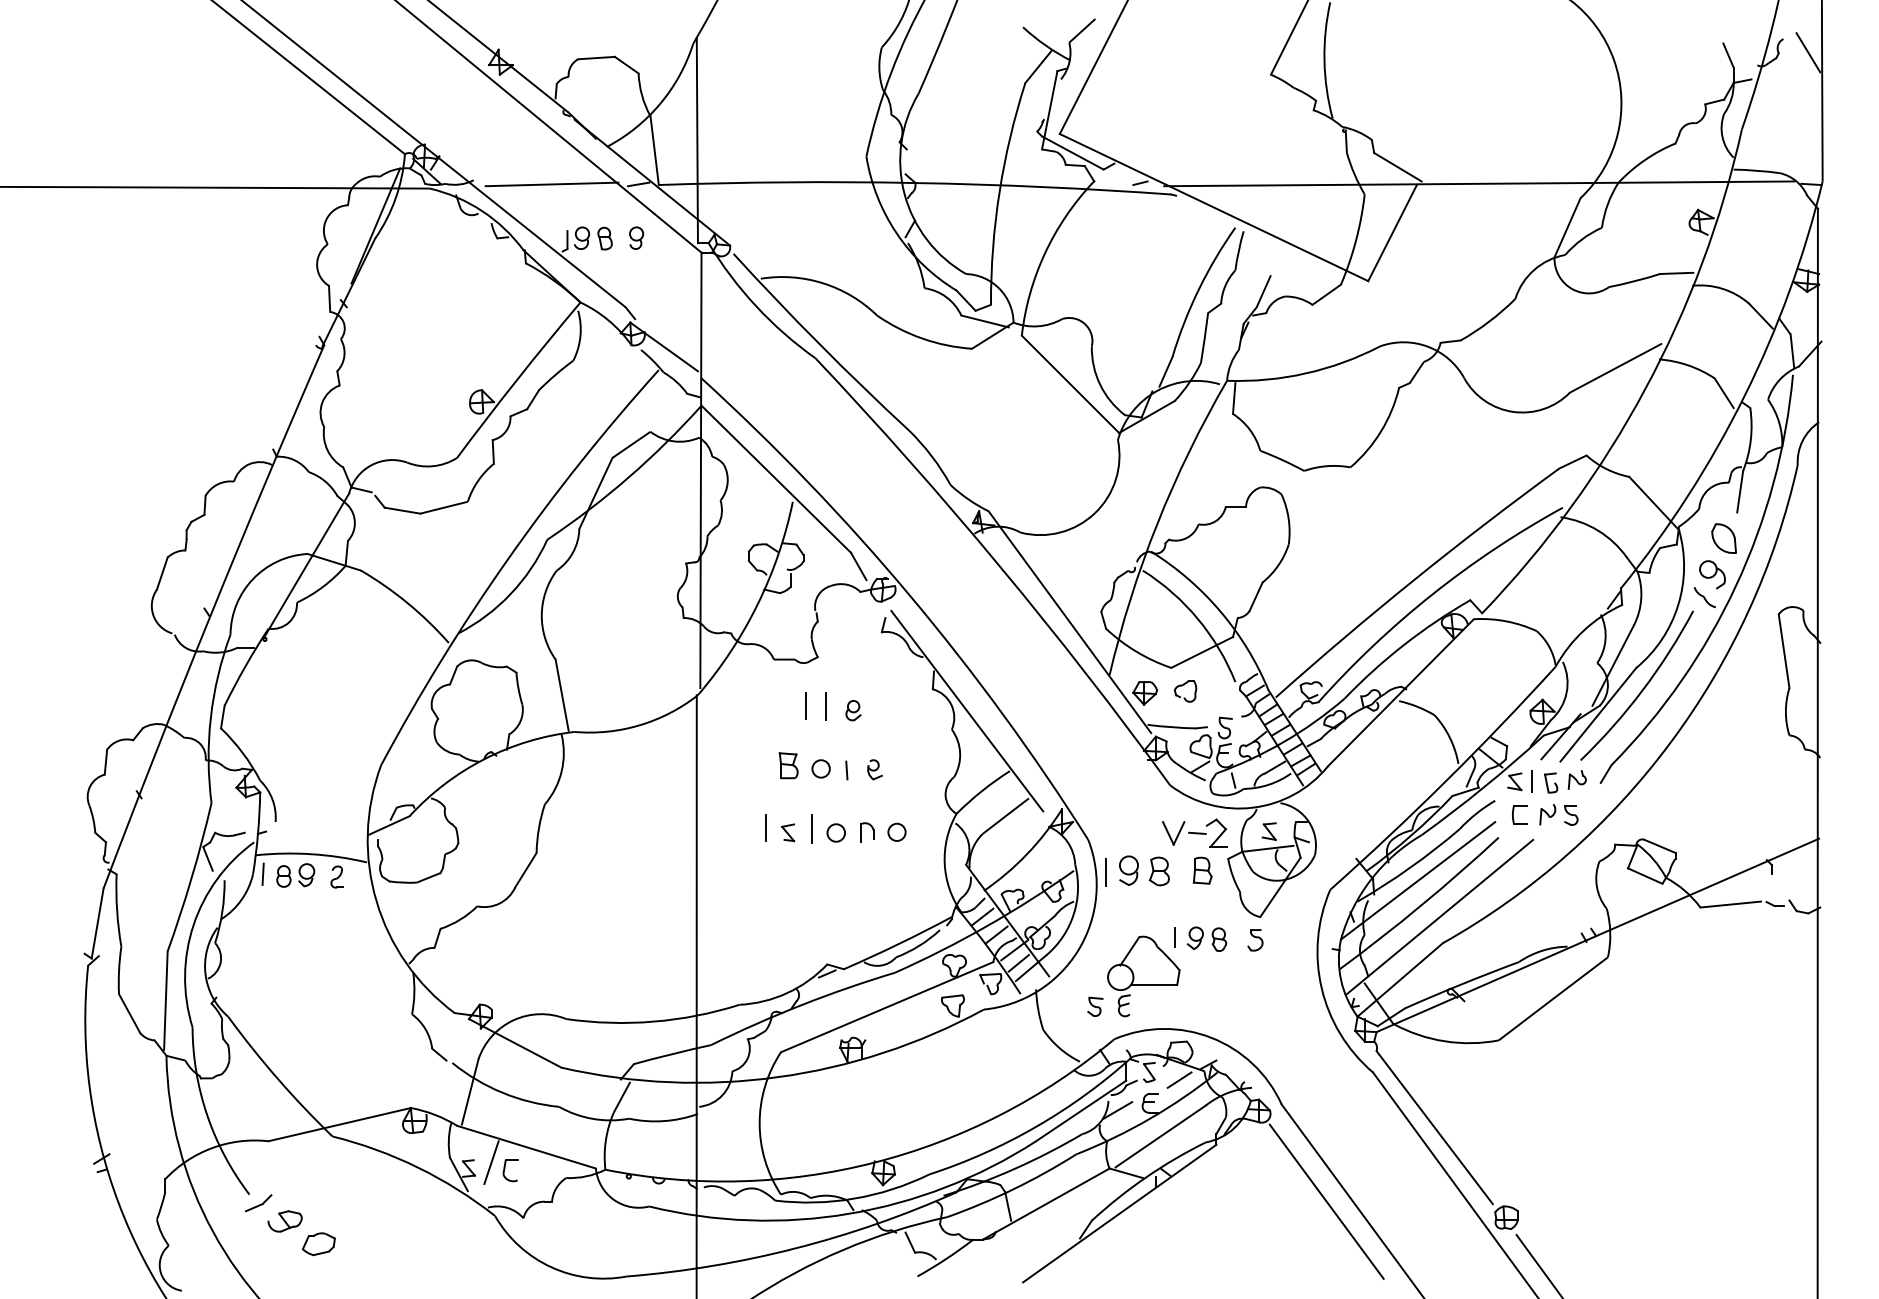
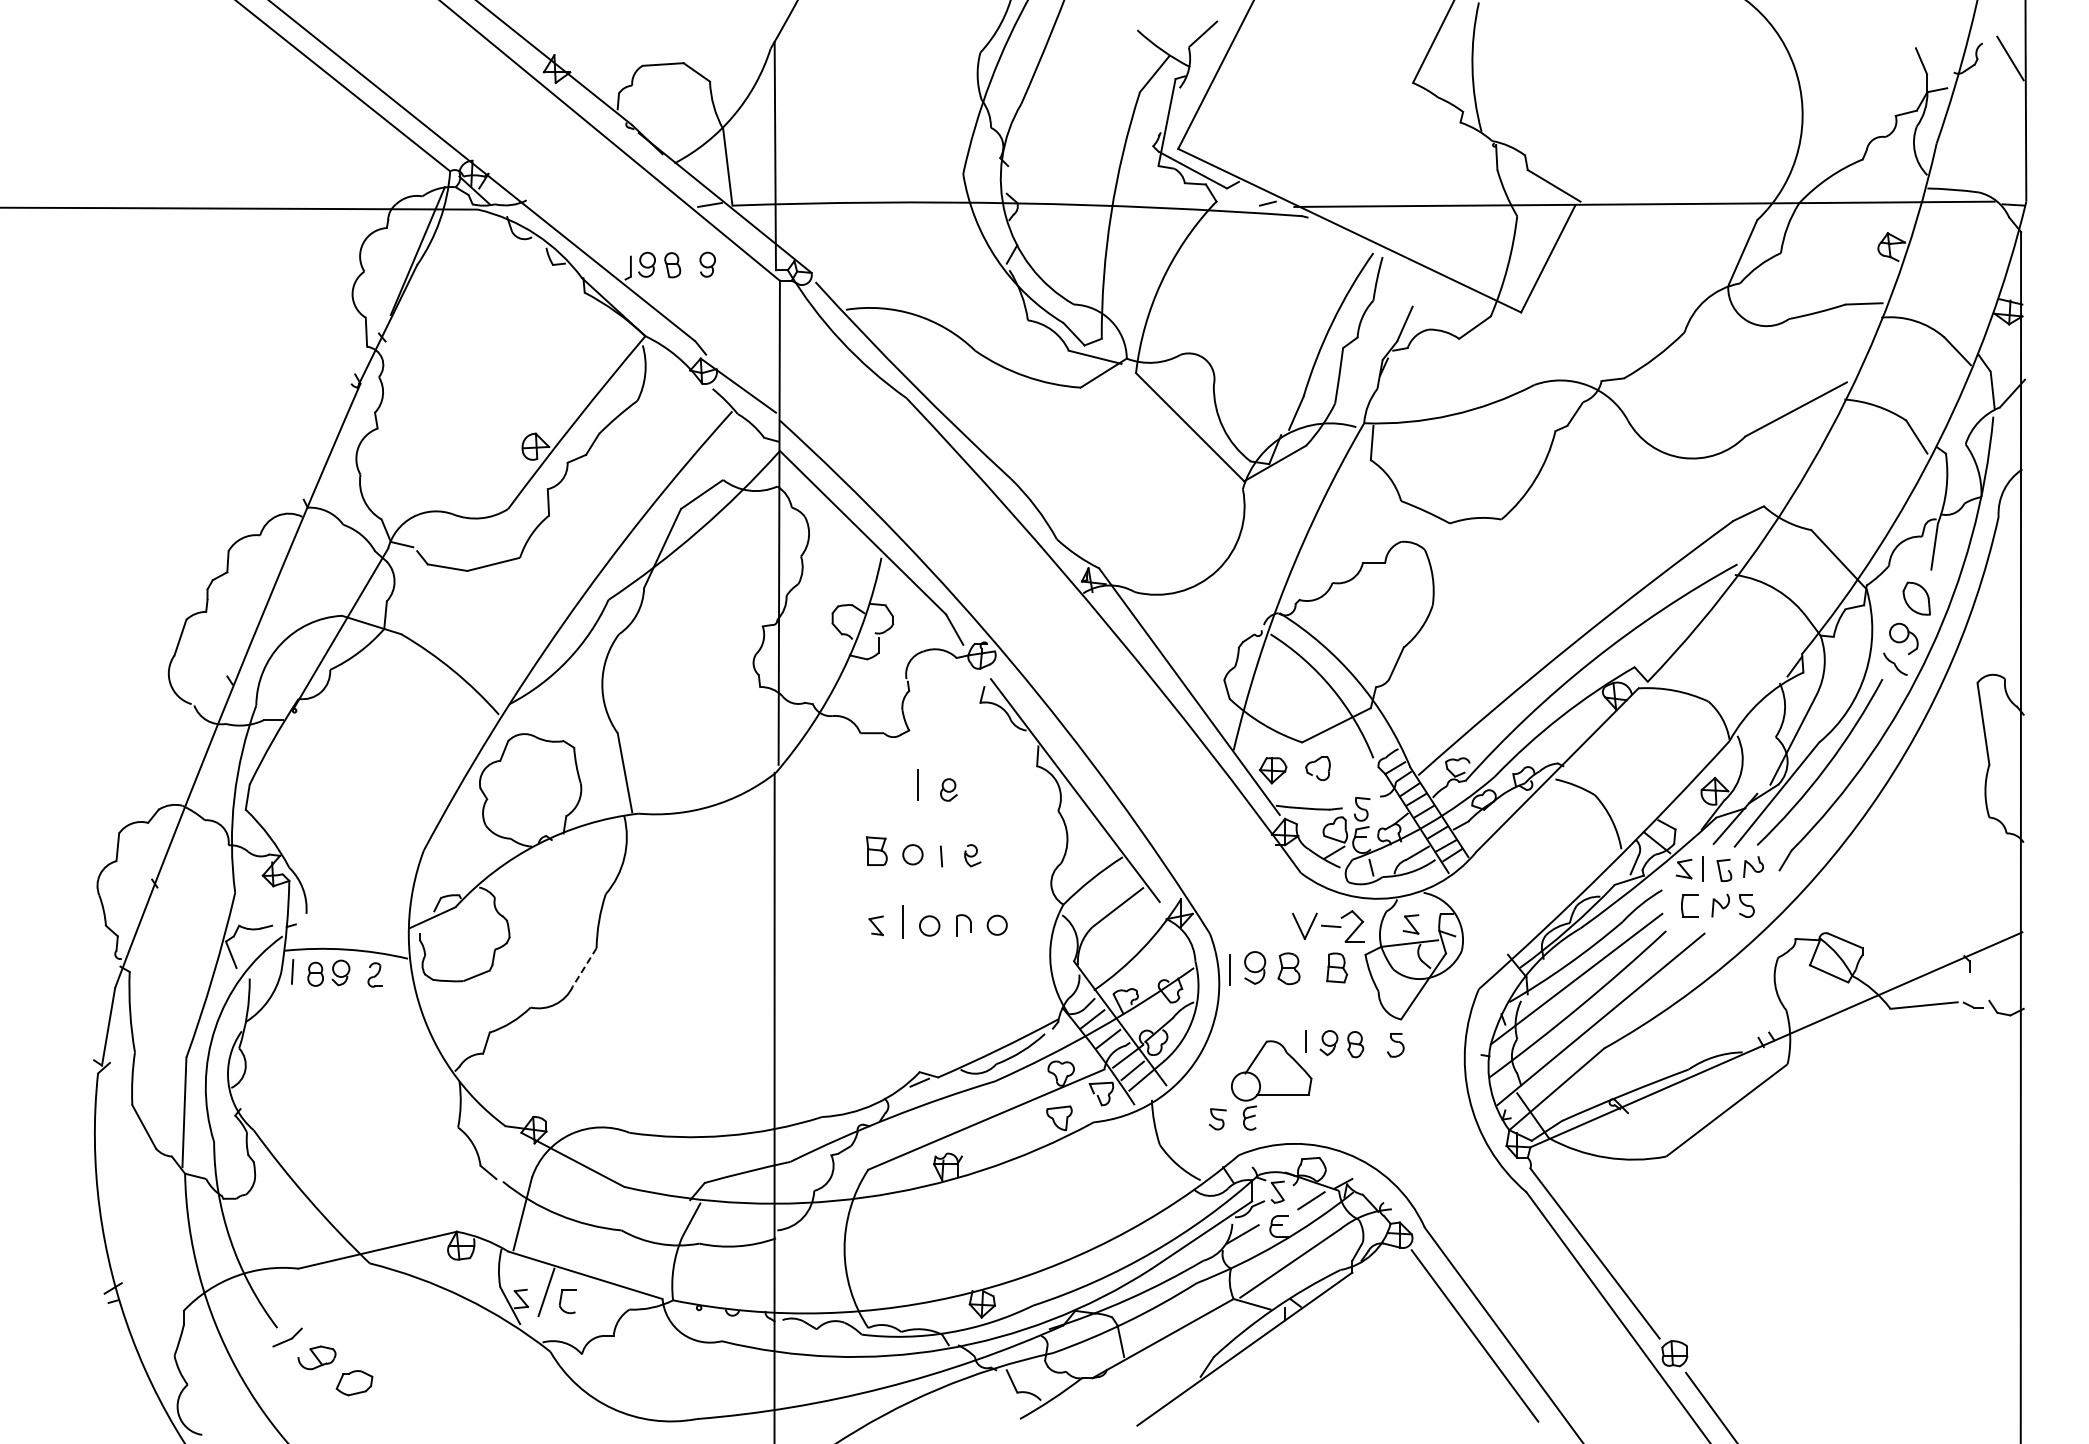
line: (551, 184) -> (613, 204), removed
line: (806, 705) -> (896, 784), removed
line: (764, 828) -> (850, 920), removed
line: (525, 870) -> (584, 967), solid -> dashed

